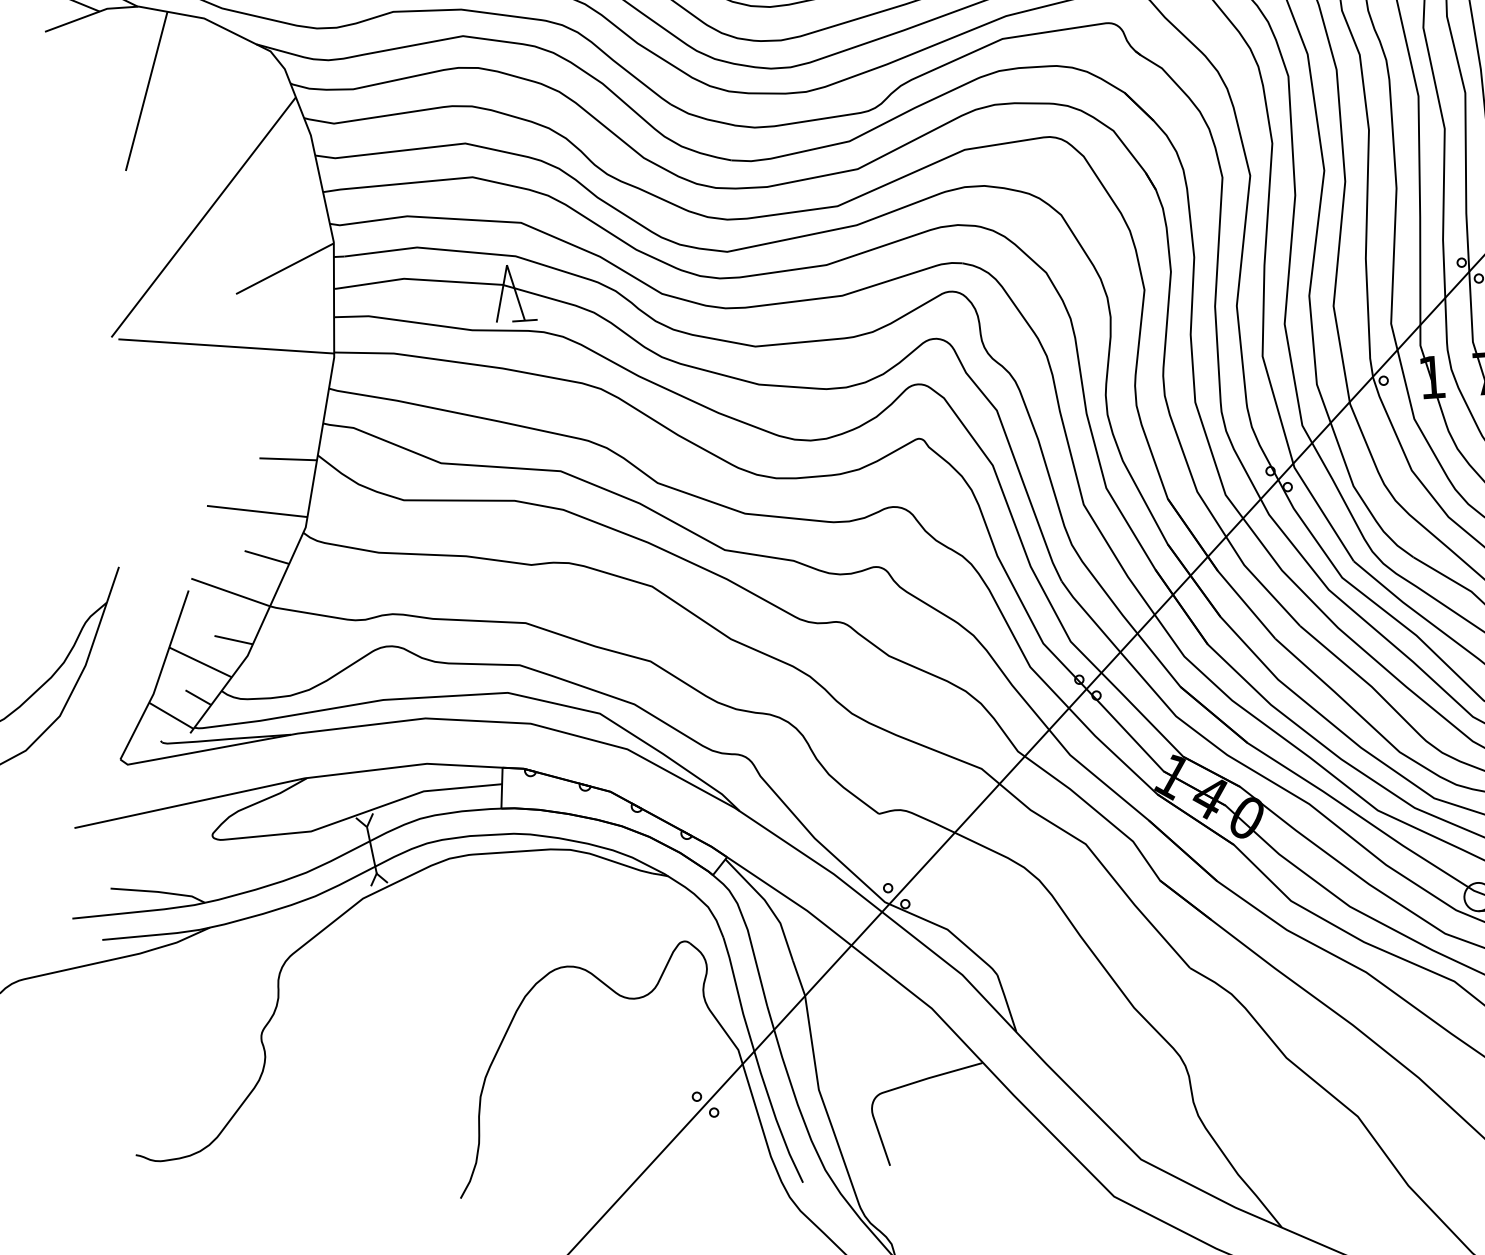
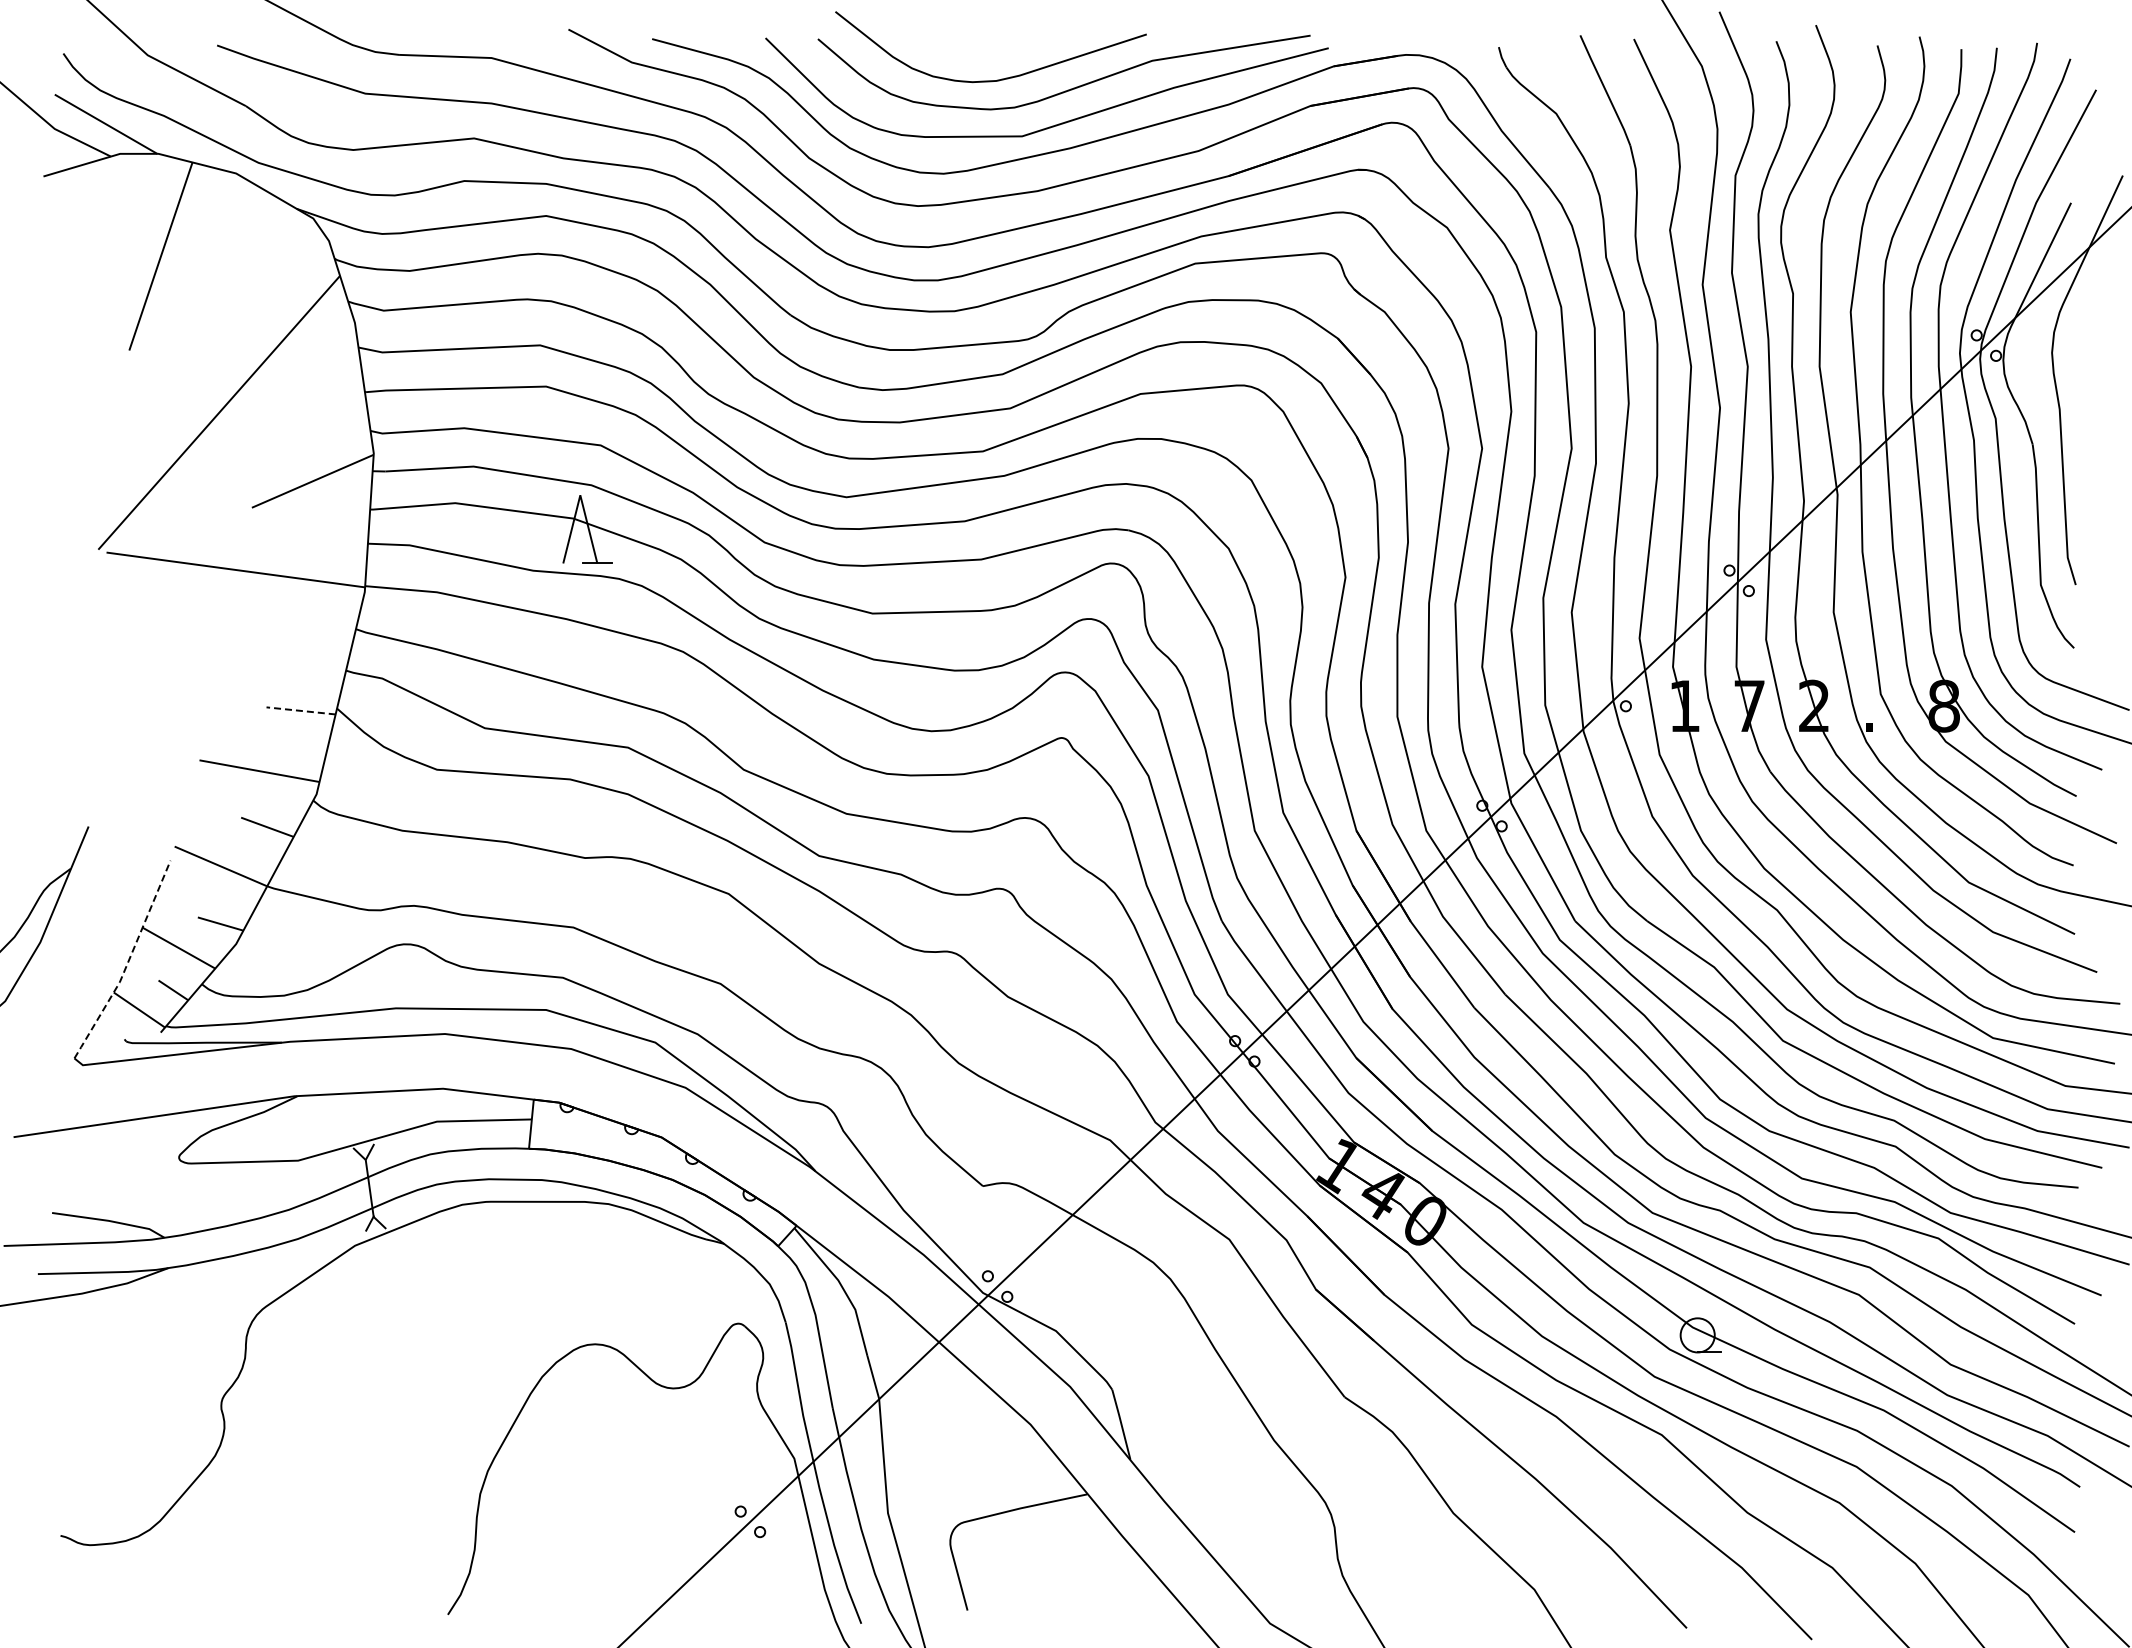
line: (288, 458) -> (301, 710), solid -> dashed
line: (158, 678) -> (127, 963), solid -> dashed

